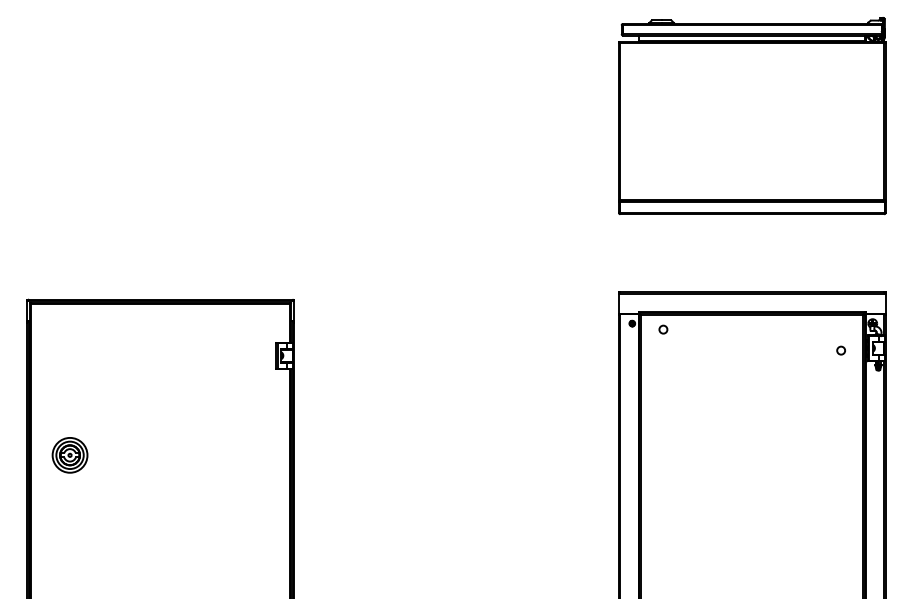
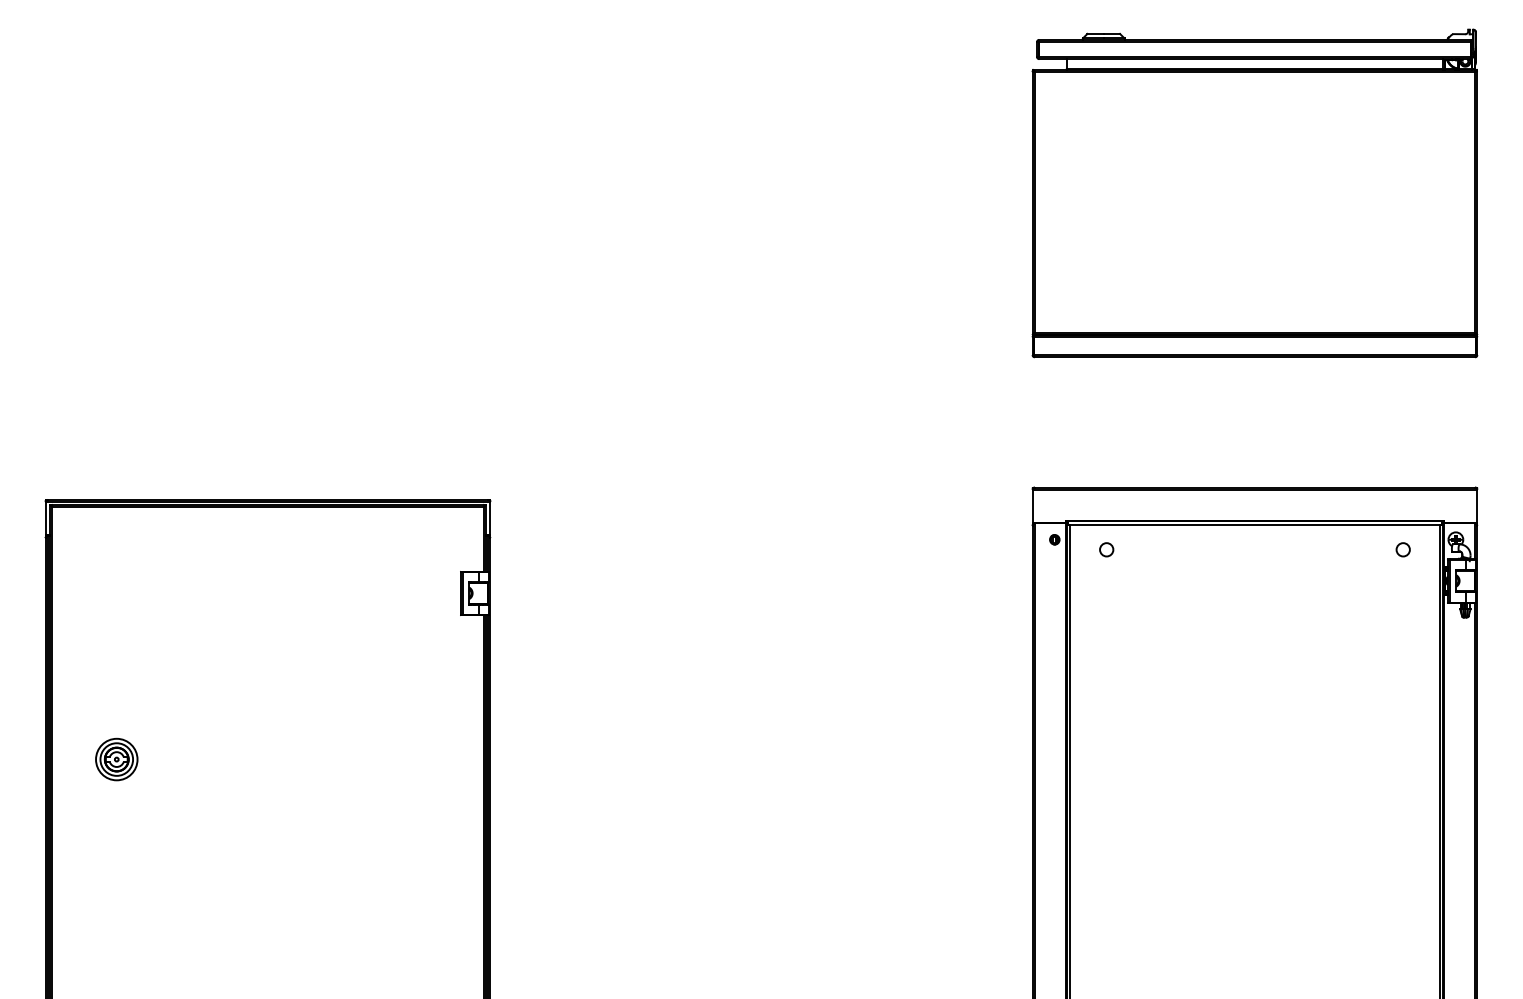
circle: (840, 350) -> (1402, 549), moved
part: (69, 455) -> (115, 759), size x0.71

